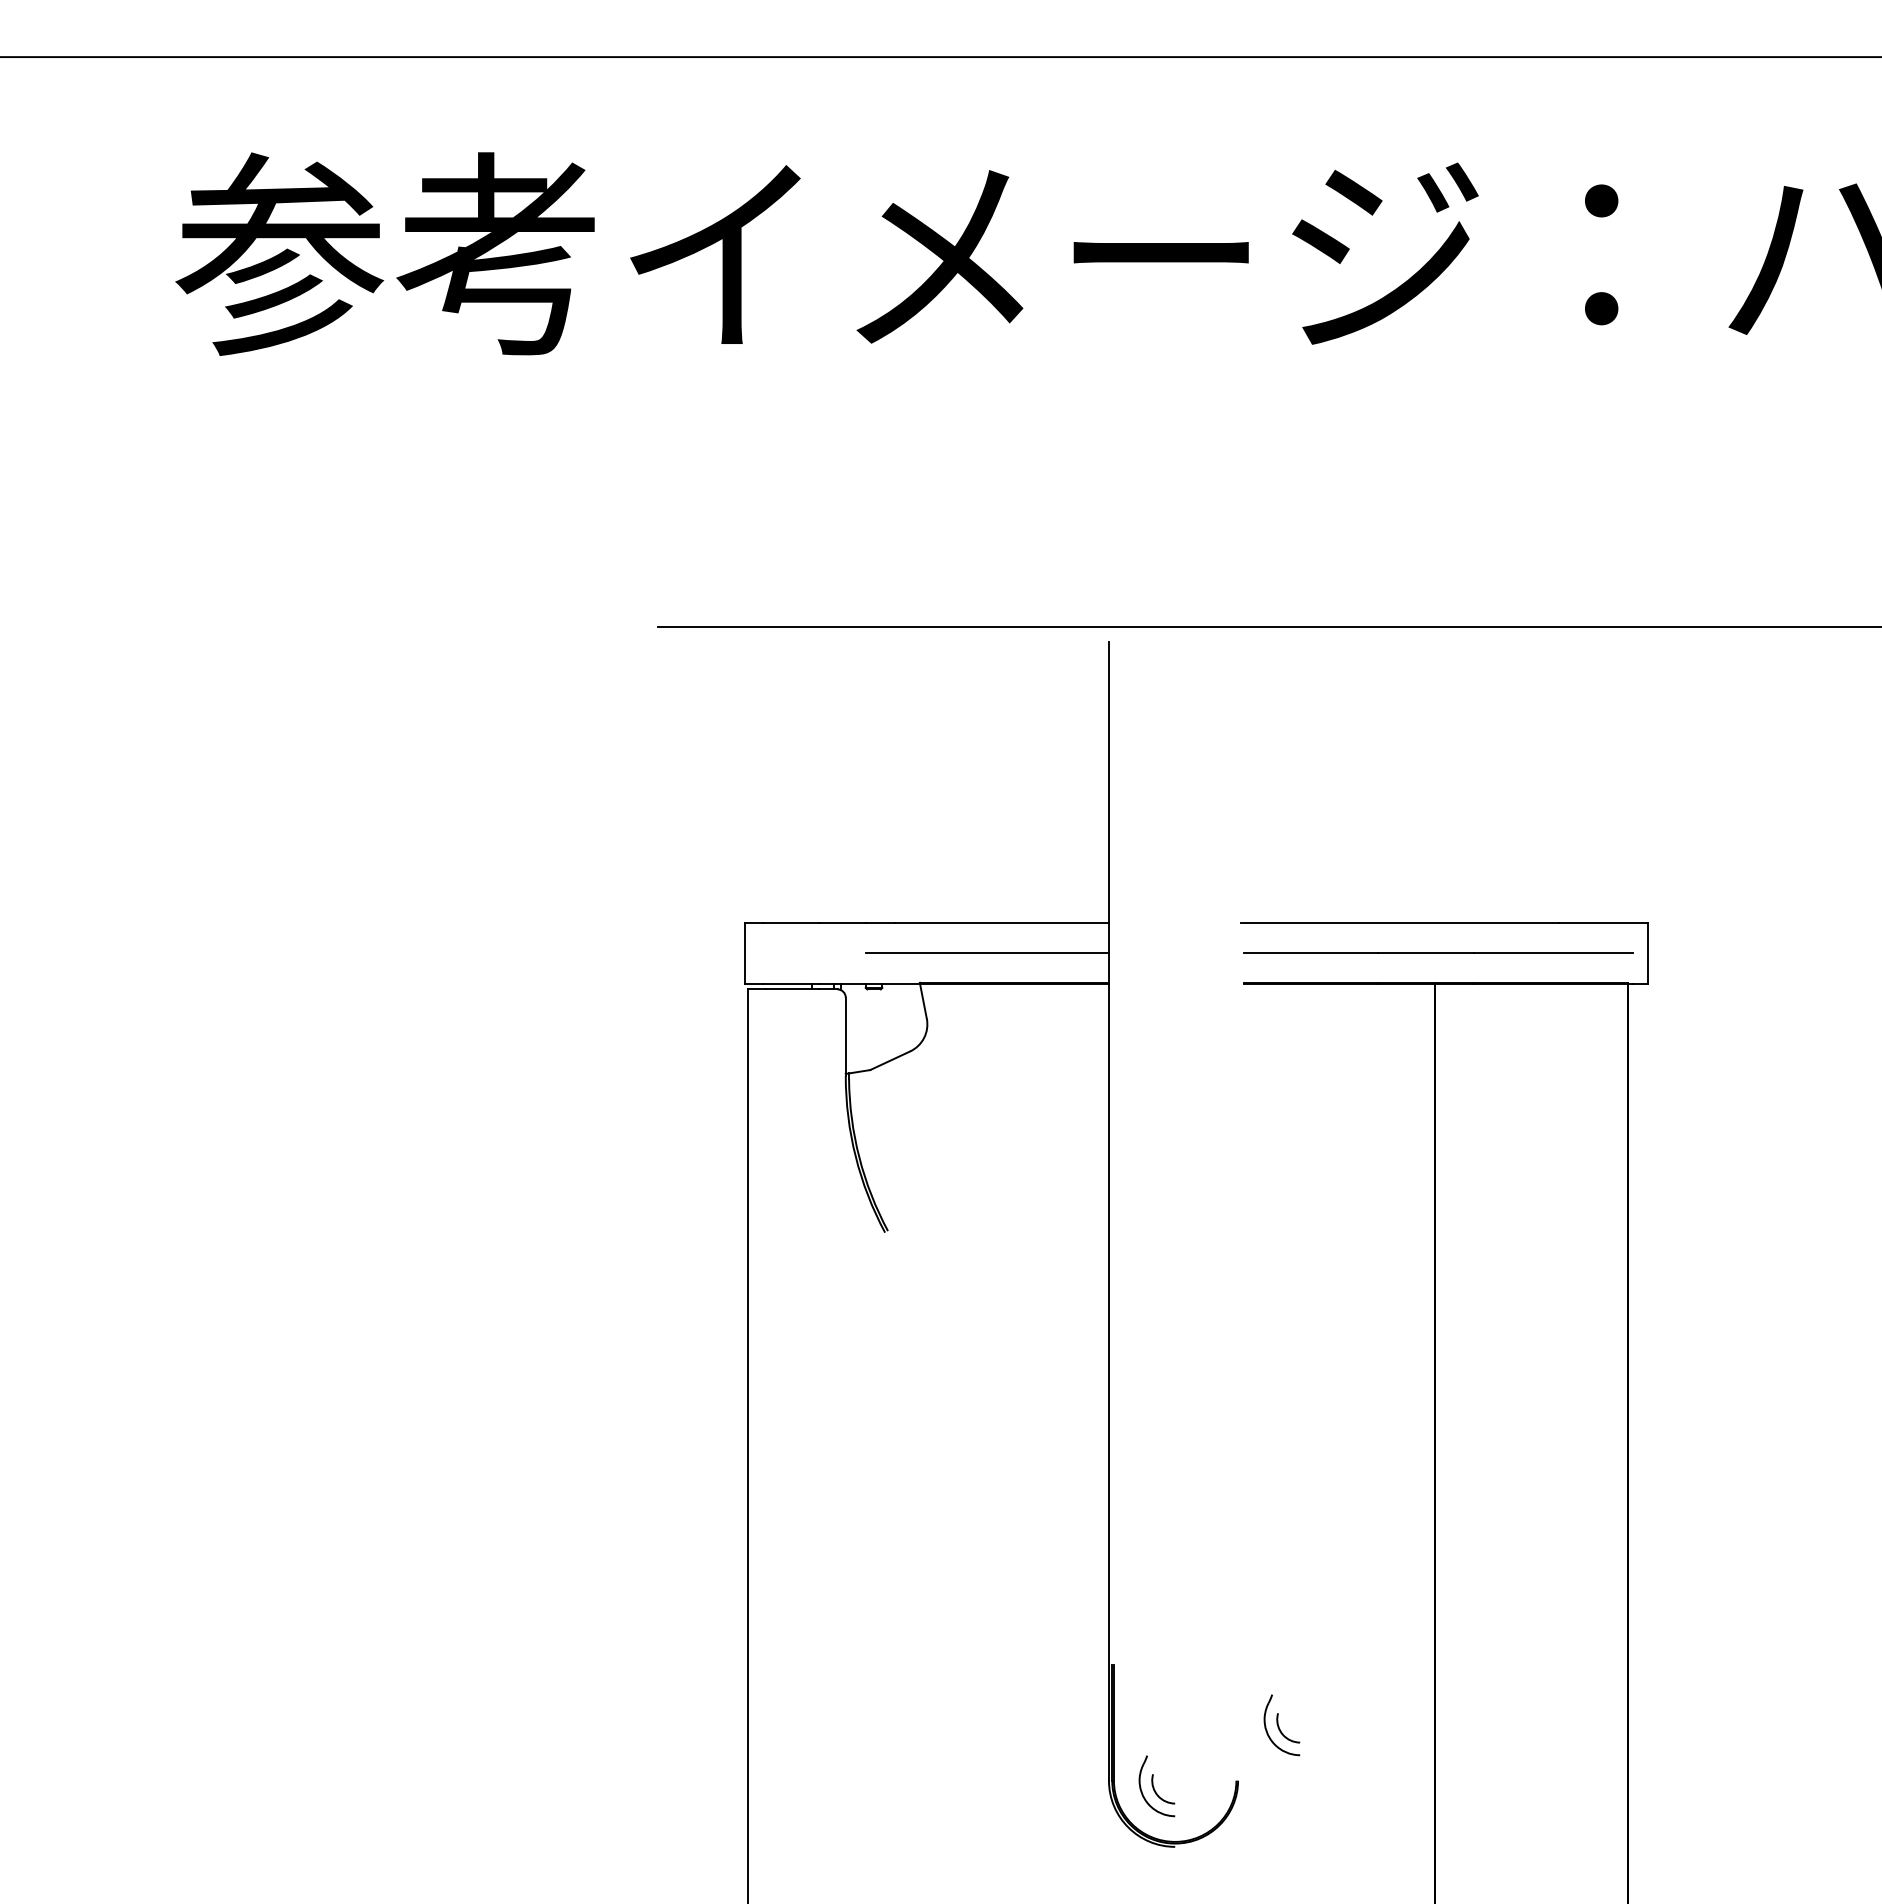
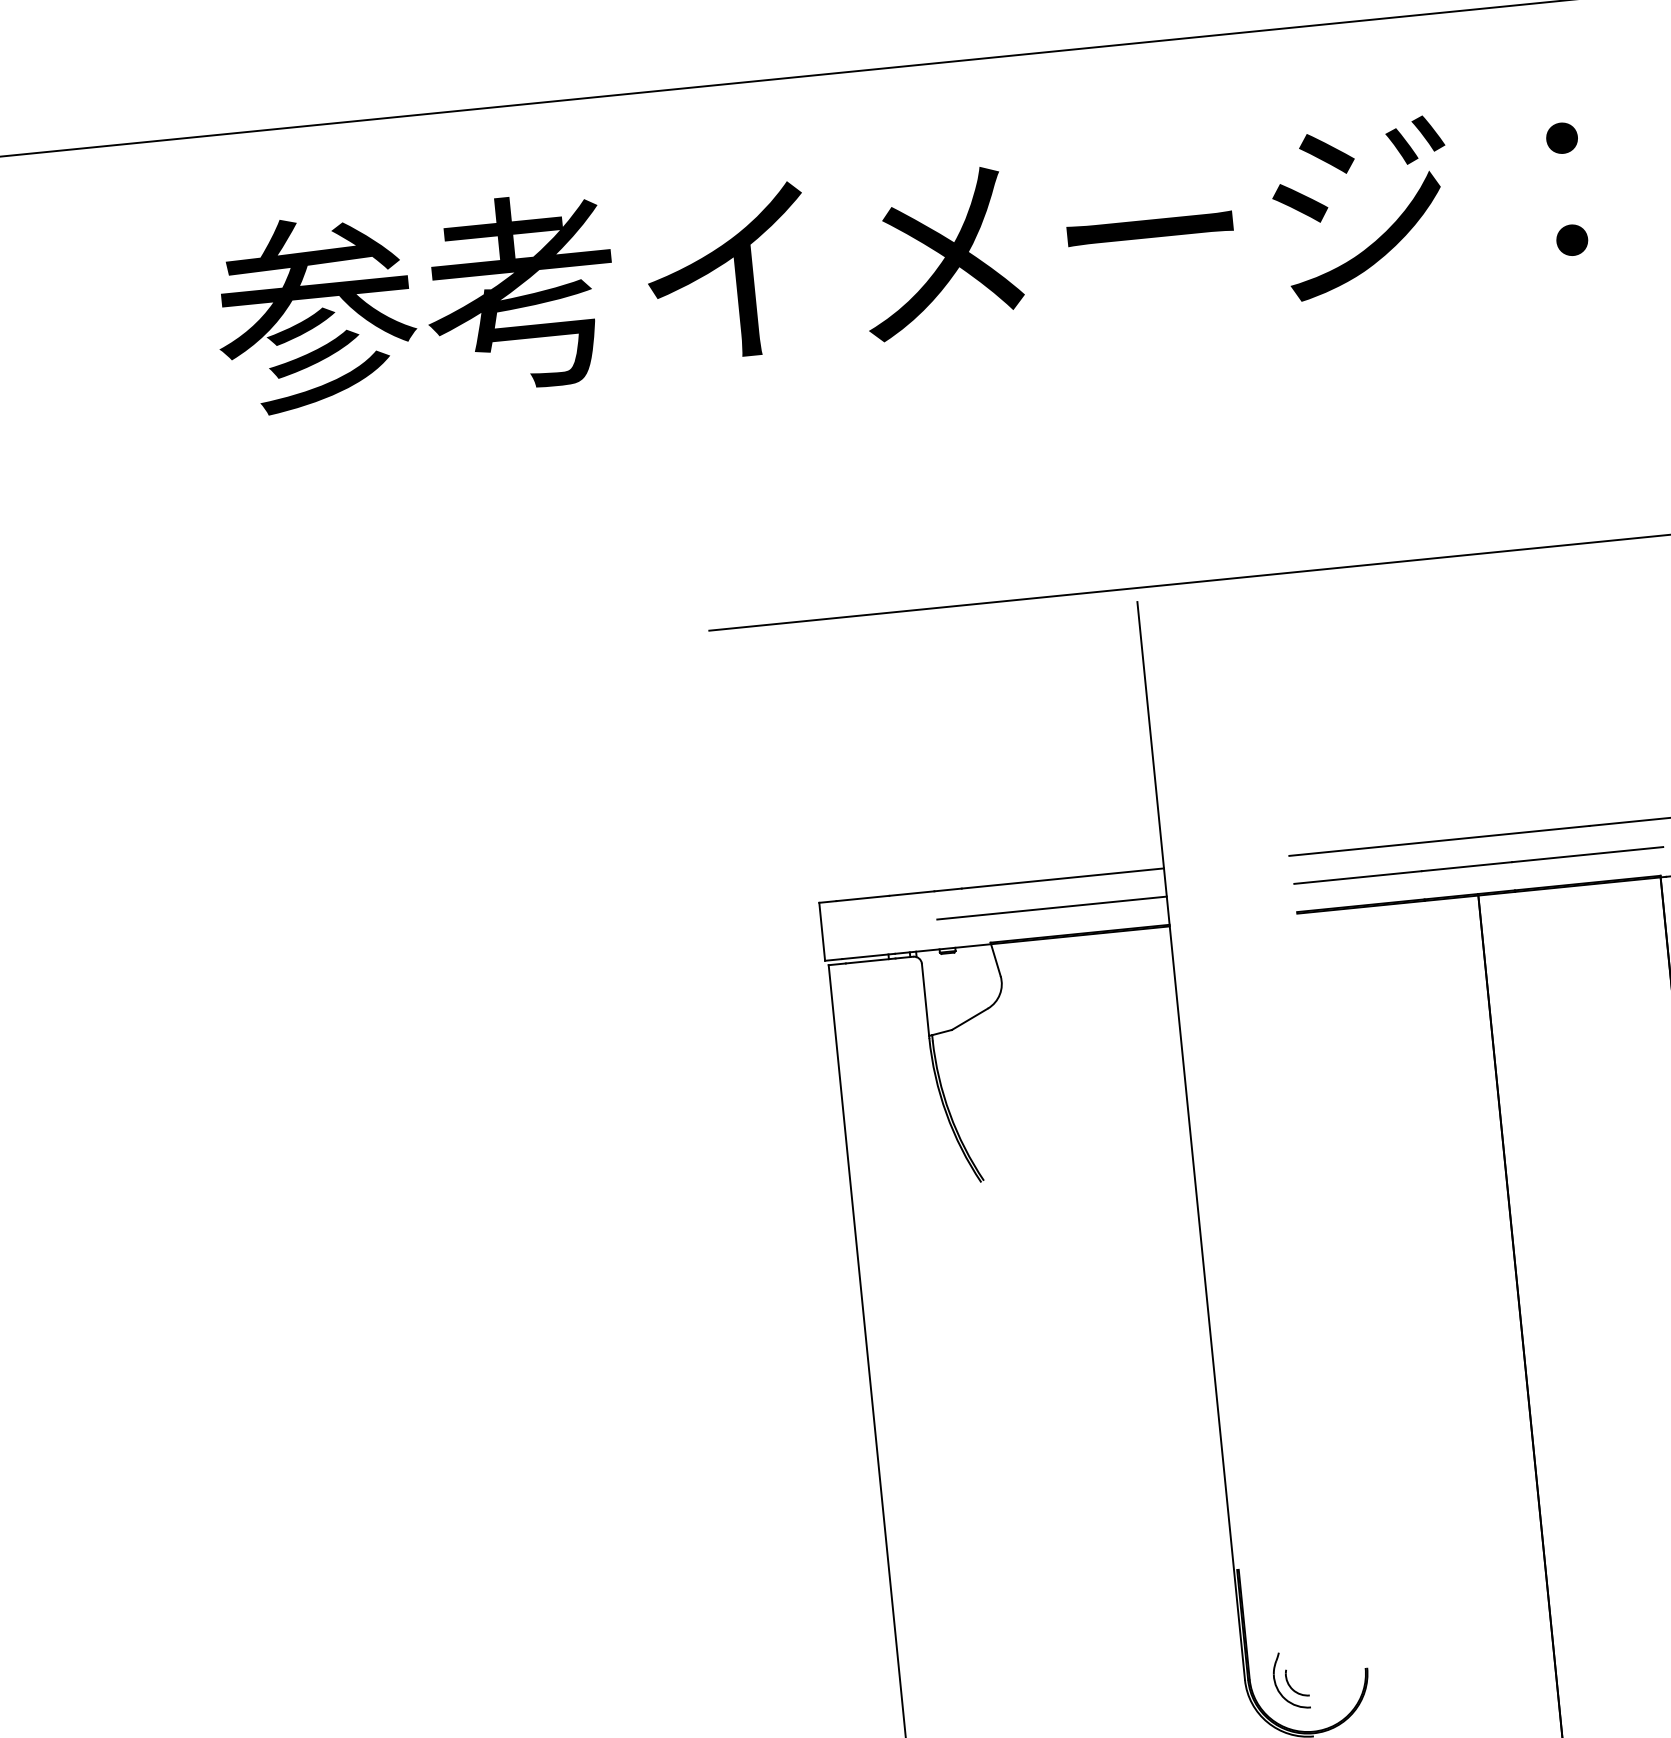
part: (1281, 1725) -> (1403, 1611), removed

